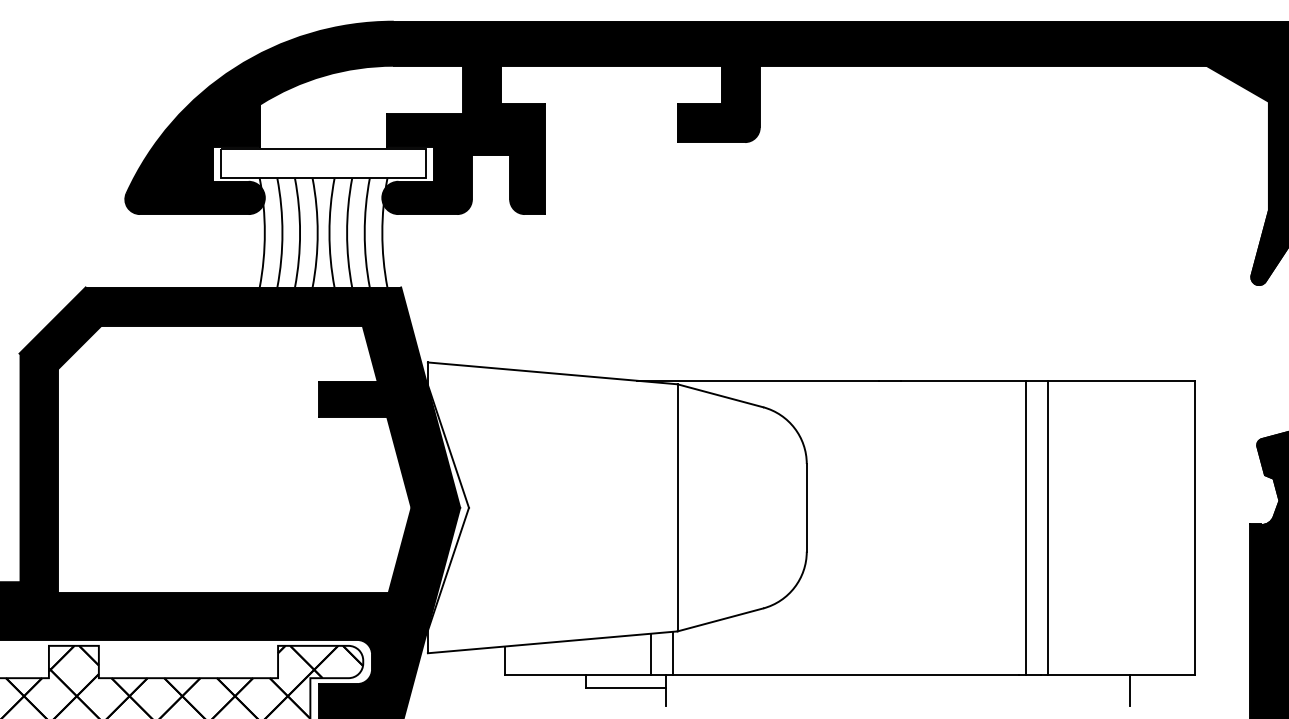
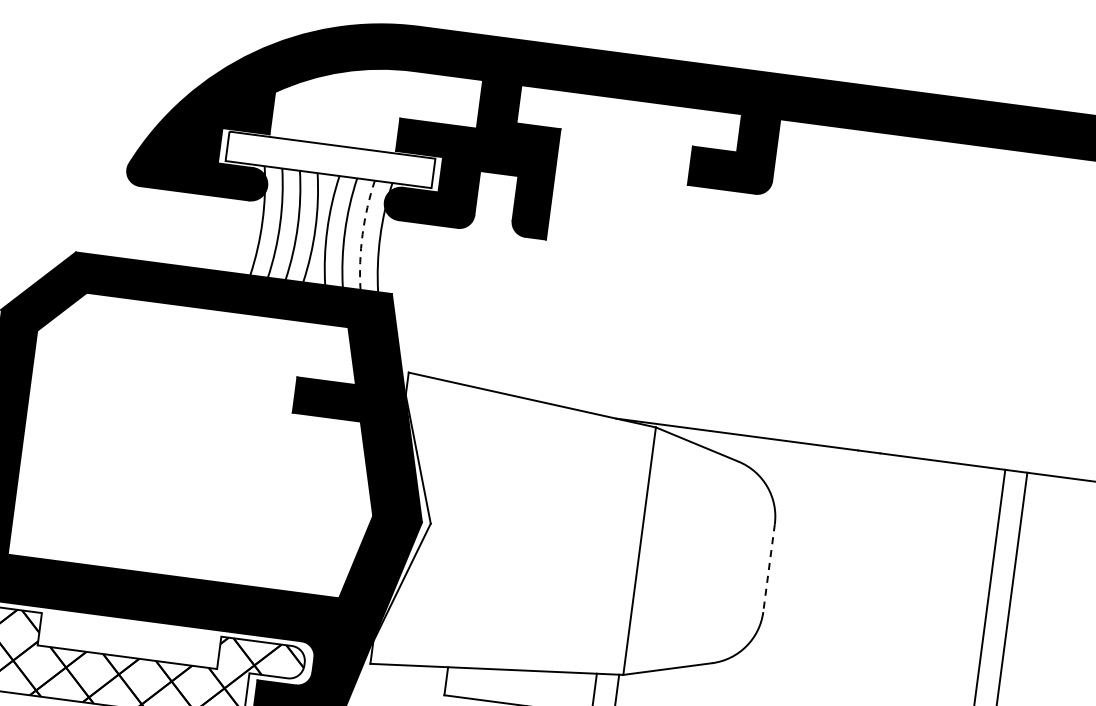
arc: (364, 232) -> (362, 234), solid -> dashed
line: (806, 507) -> (768, 567), solid -> dashed

